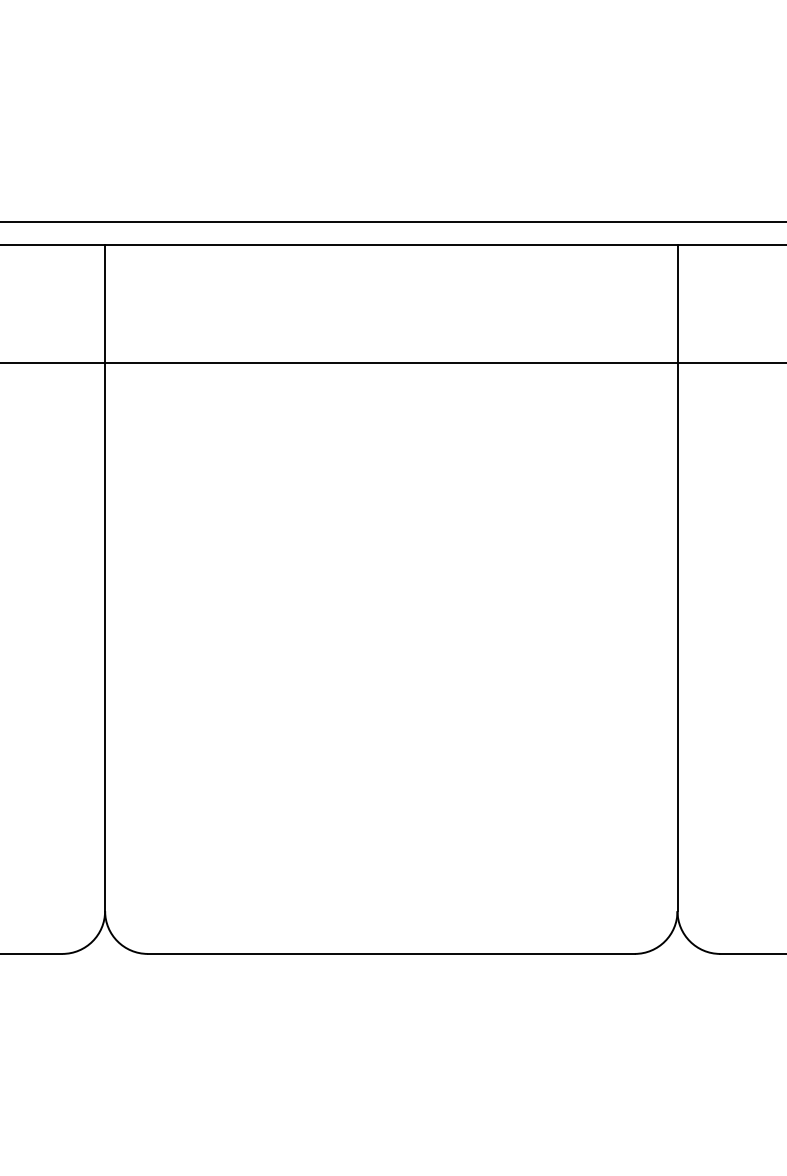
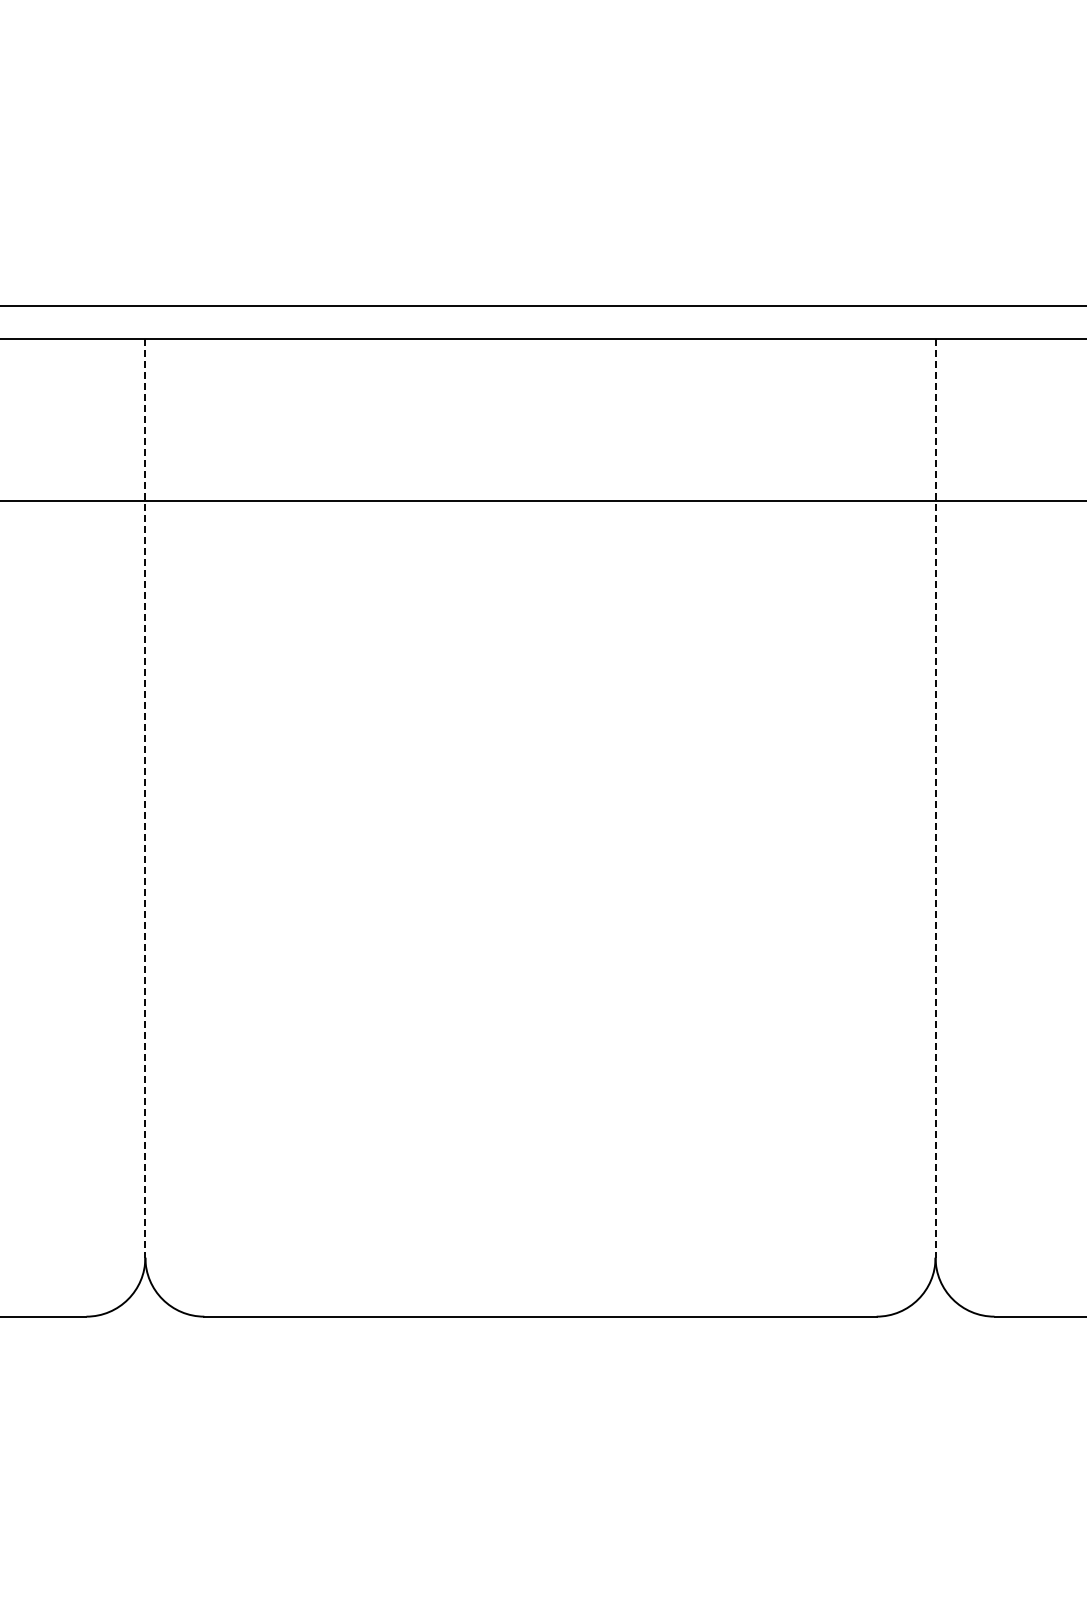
line: (105, 578) -> (145, 798), solid -> dashed
line: (677, 578) -> (935, 798), solid -> dashed

